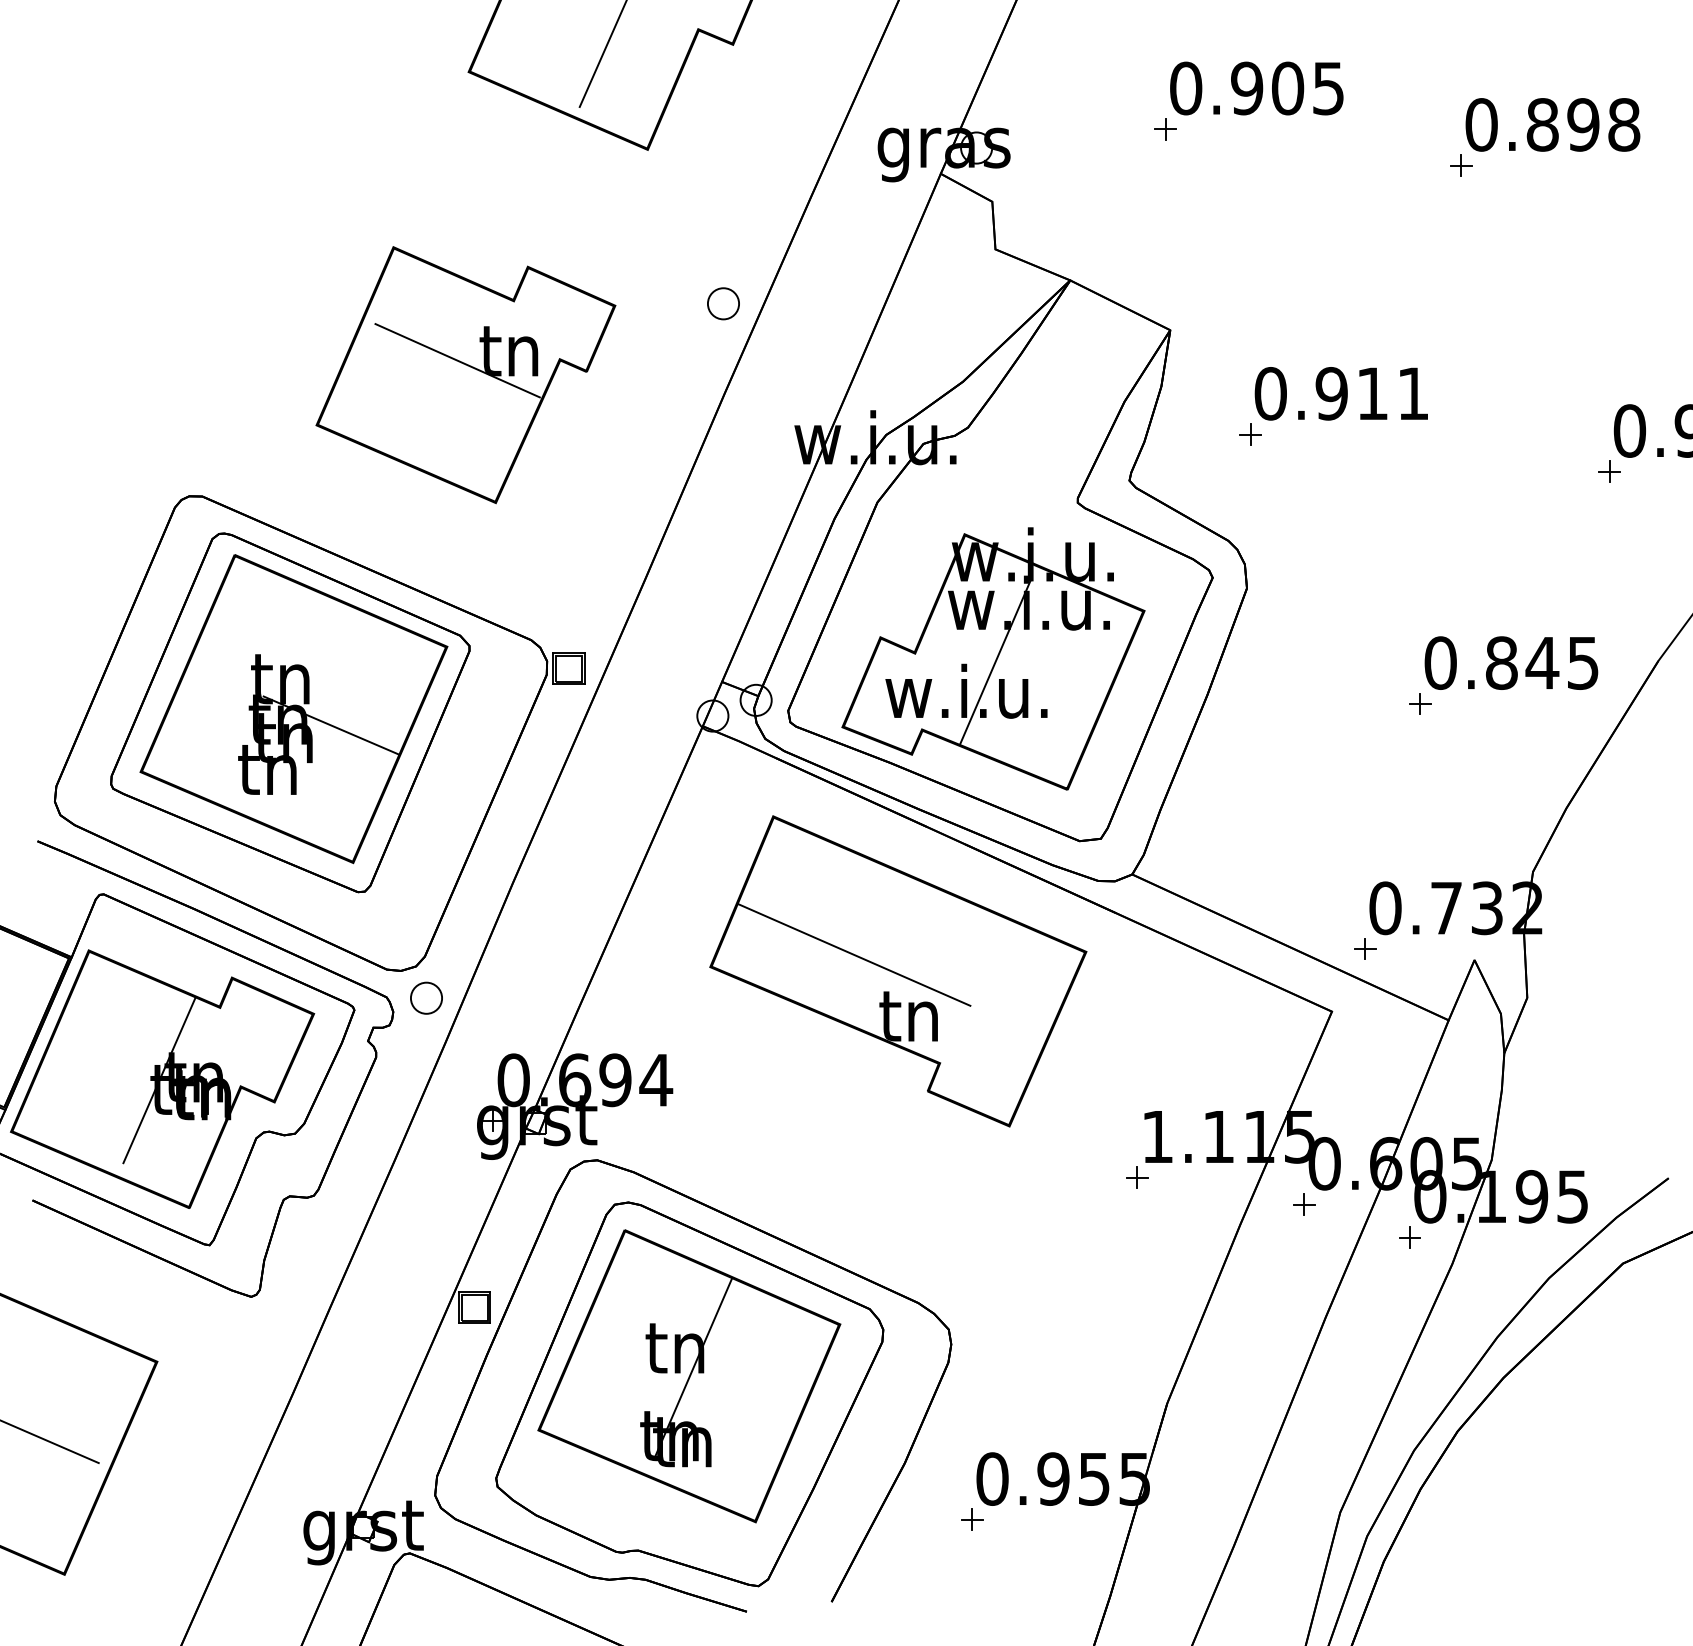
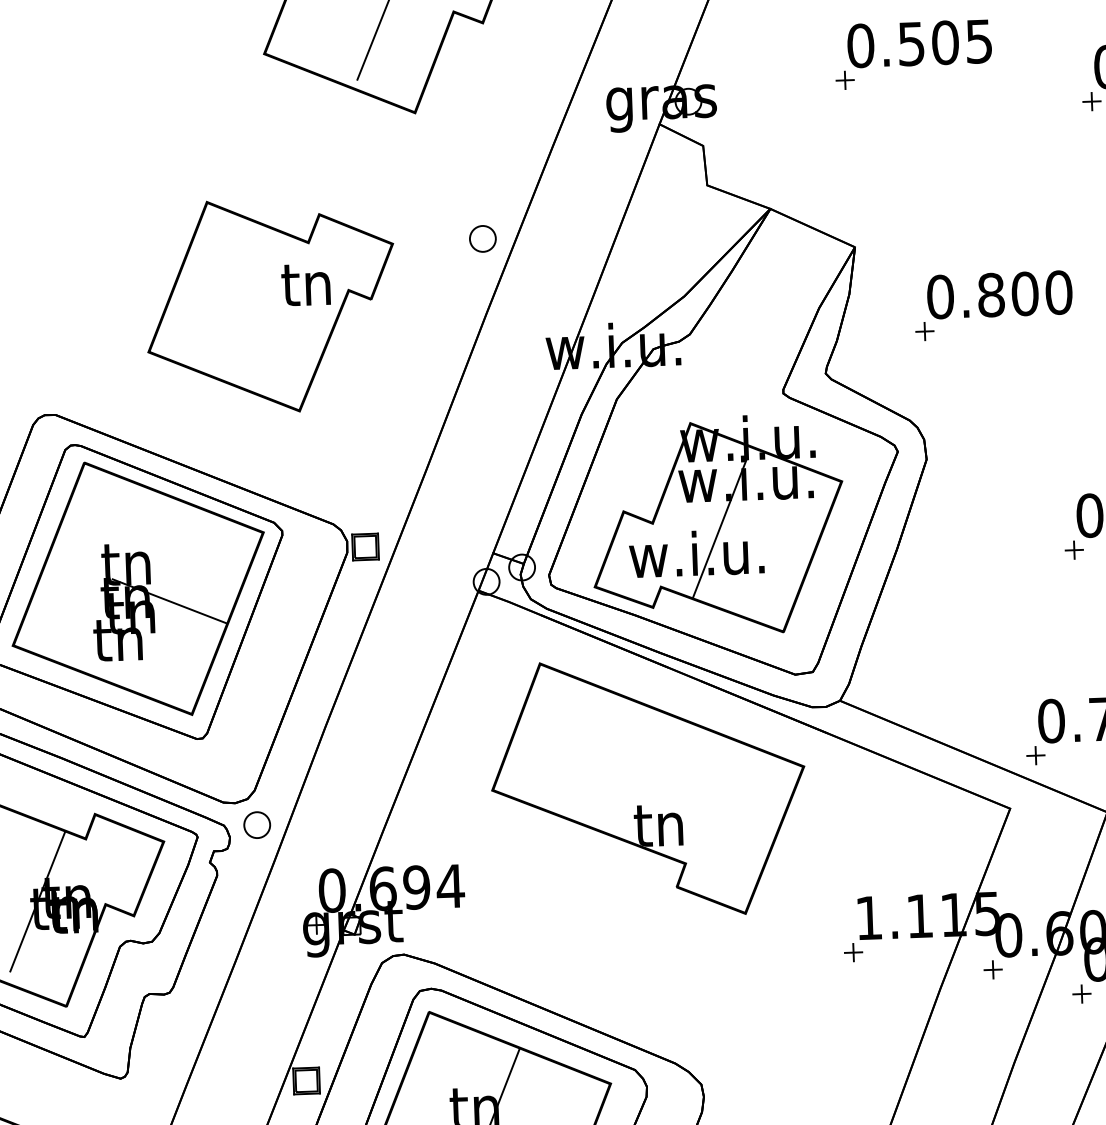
text: (1247, 88) -> (911, 44), 0.905 -> 0.505
line: (457, 360) -> (263, 294), removed
text: (1372, 393) -> (1025, 293), 0.911 -> 0.800
line: (854, 954) -> (611, 775), removed

